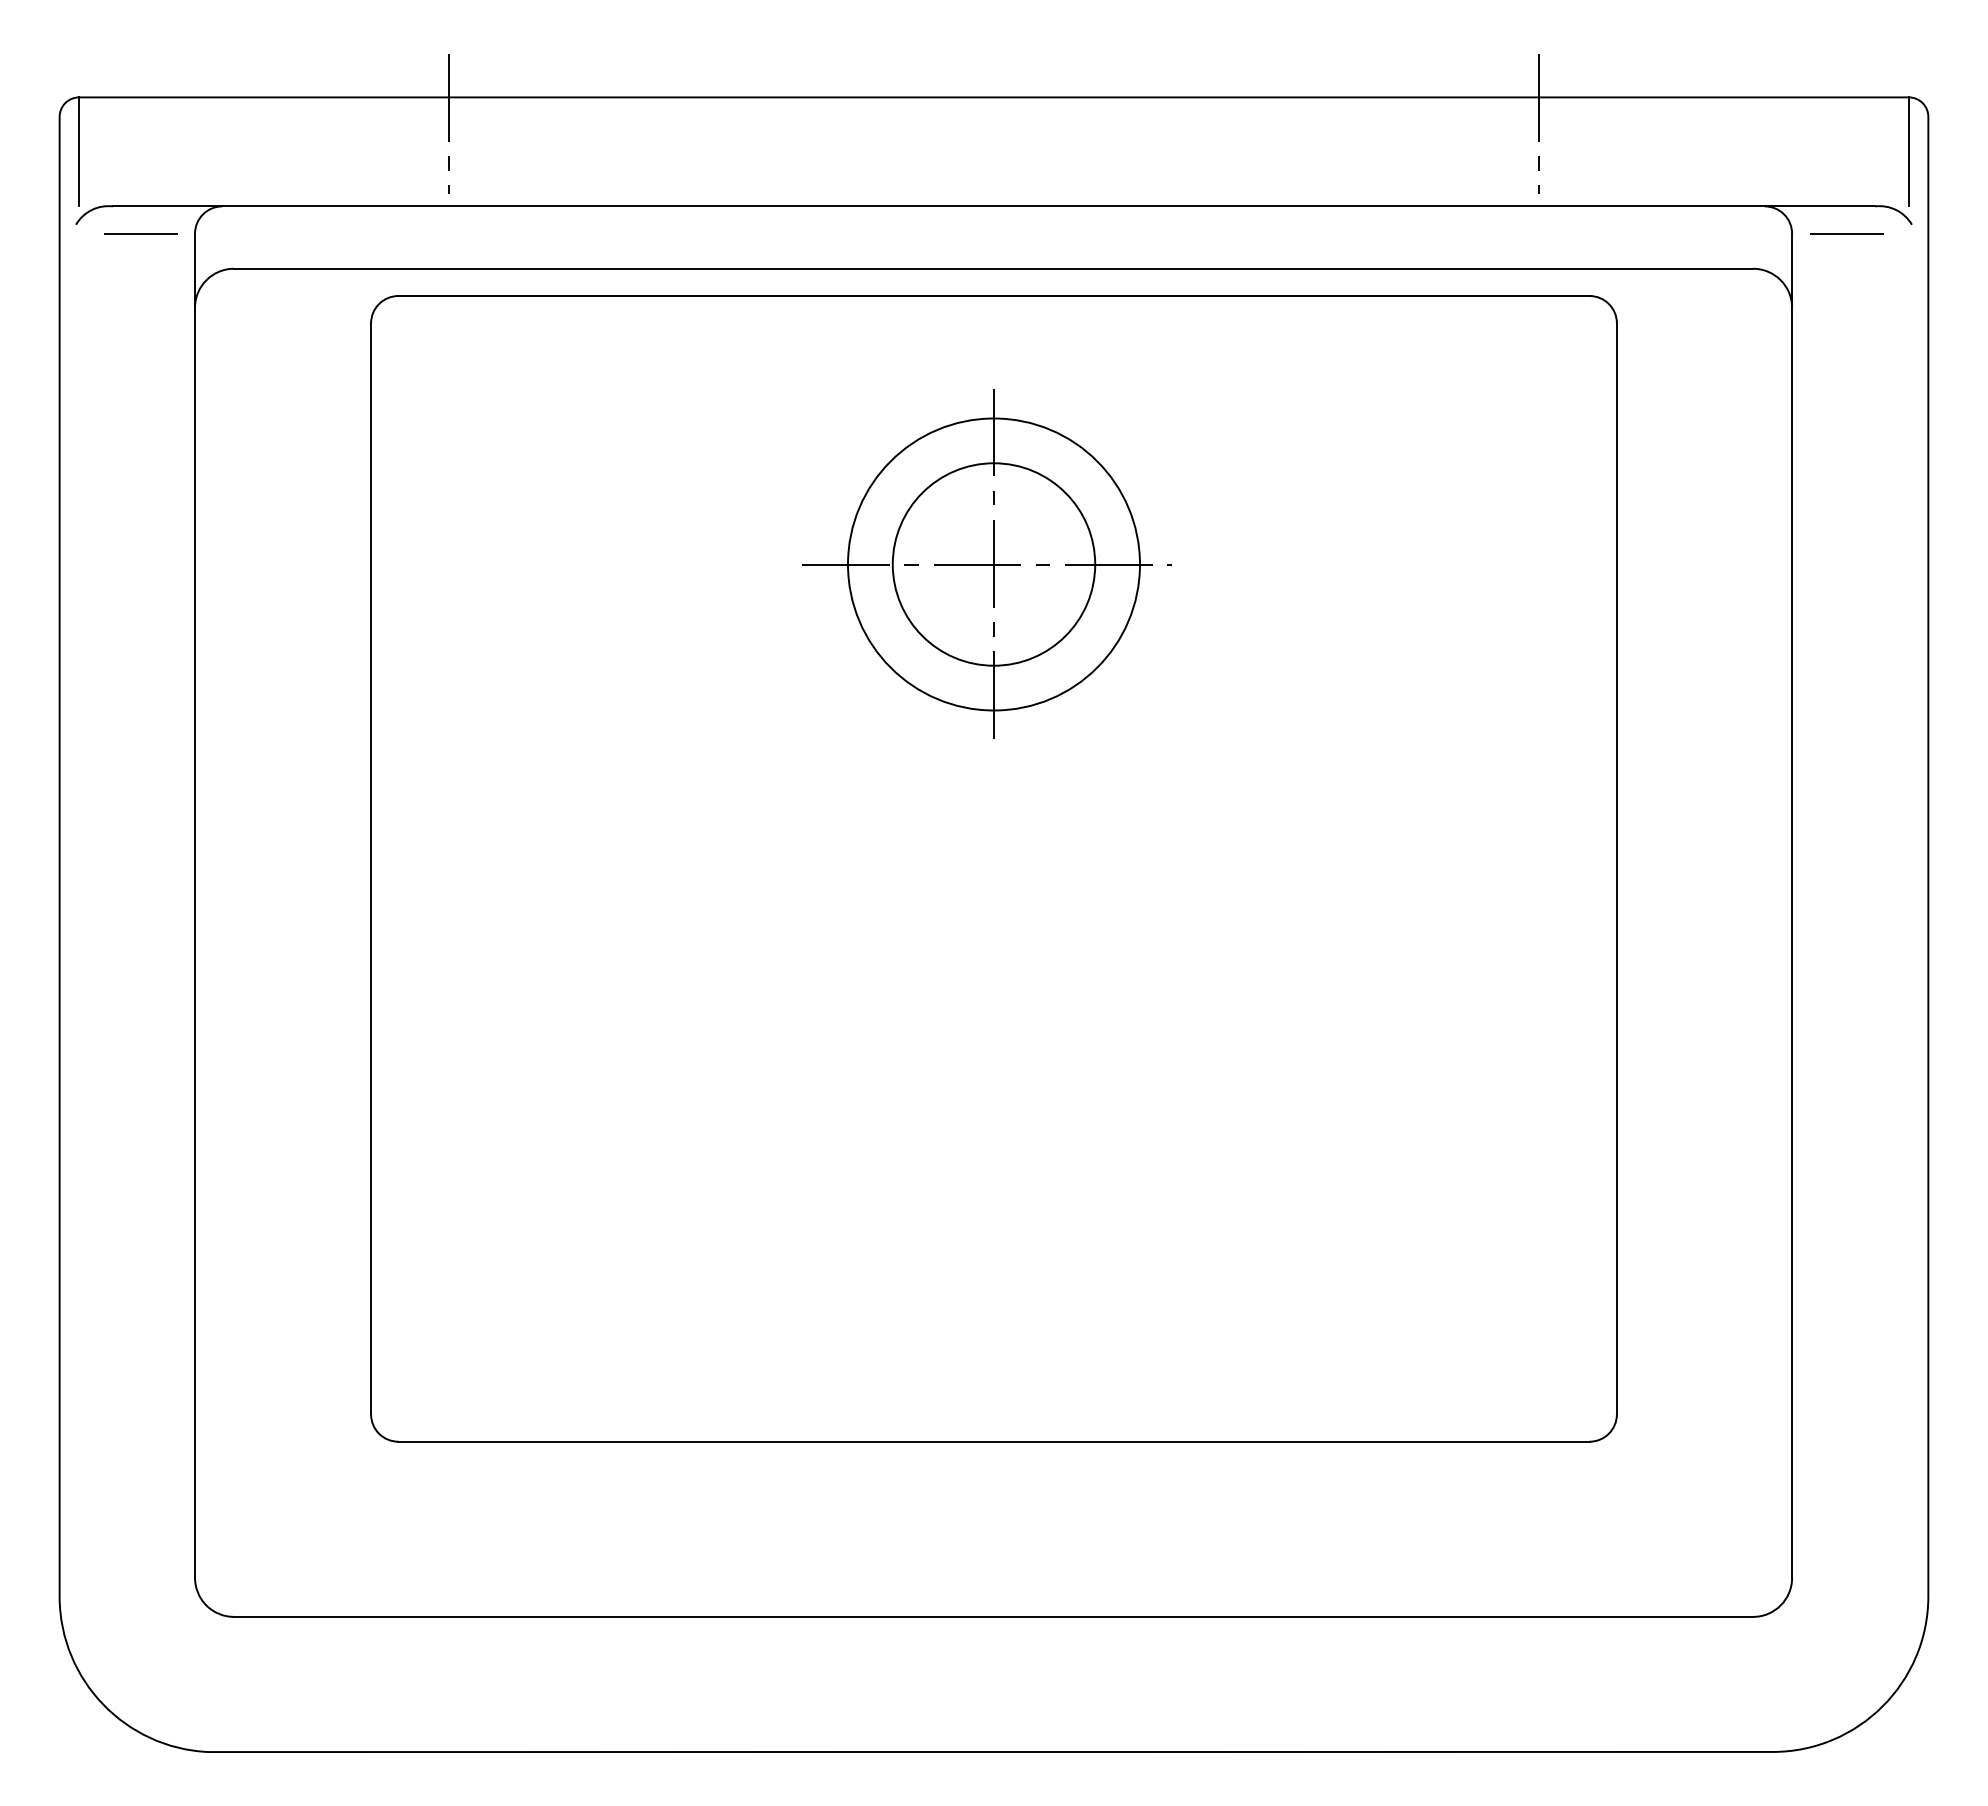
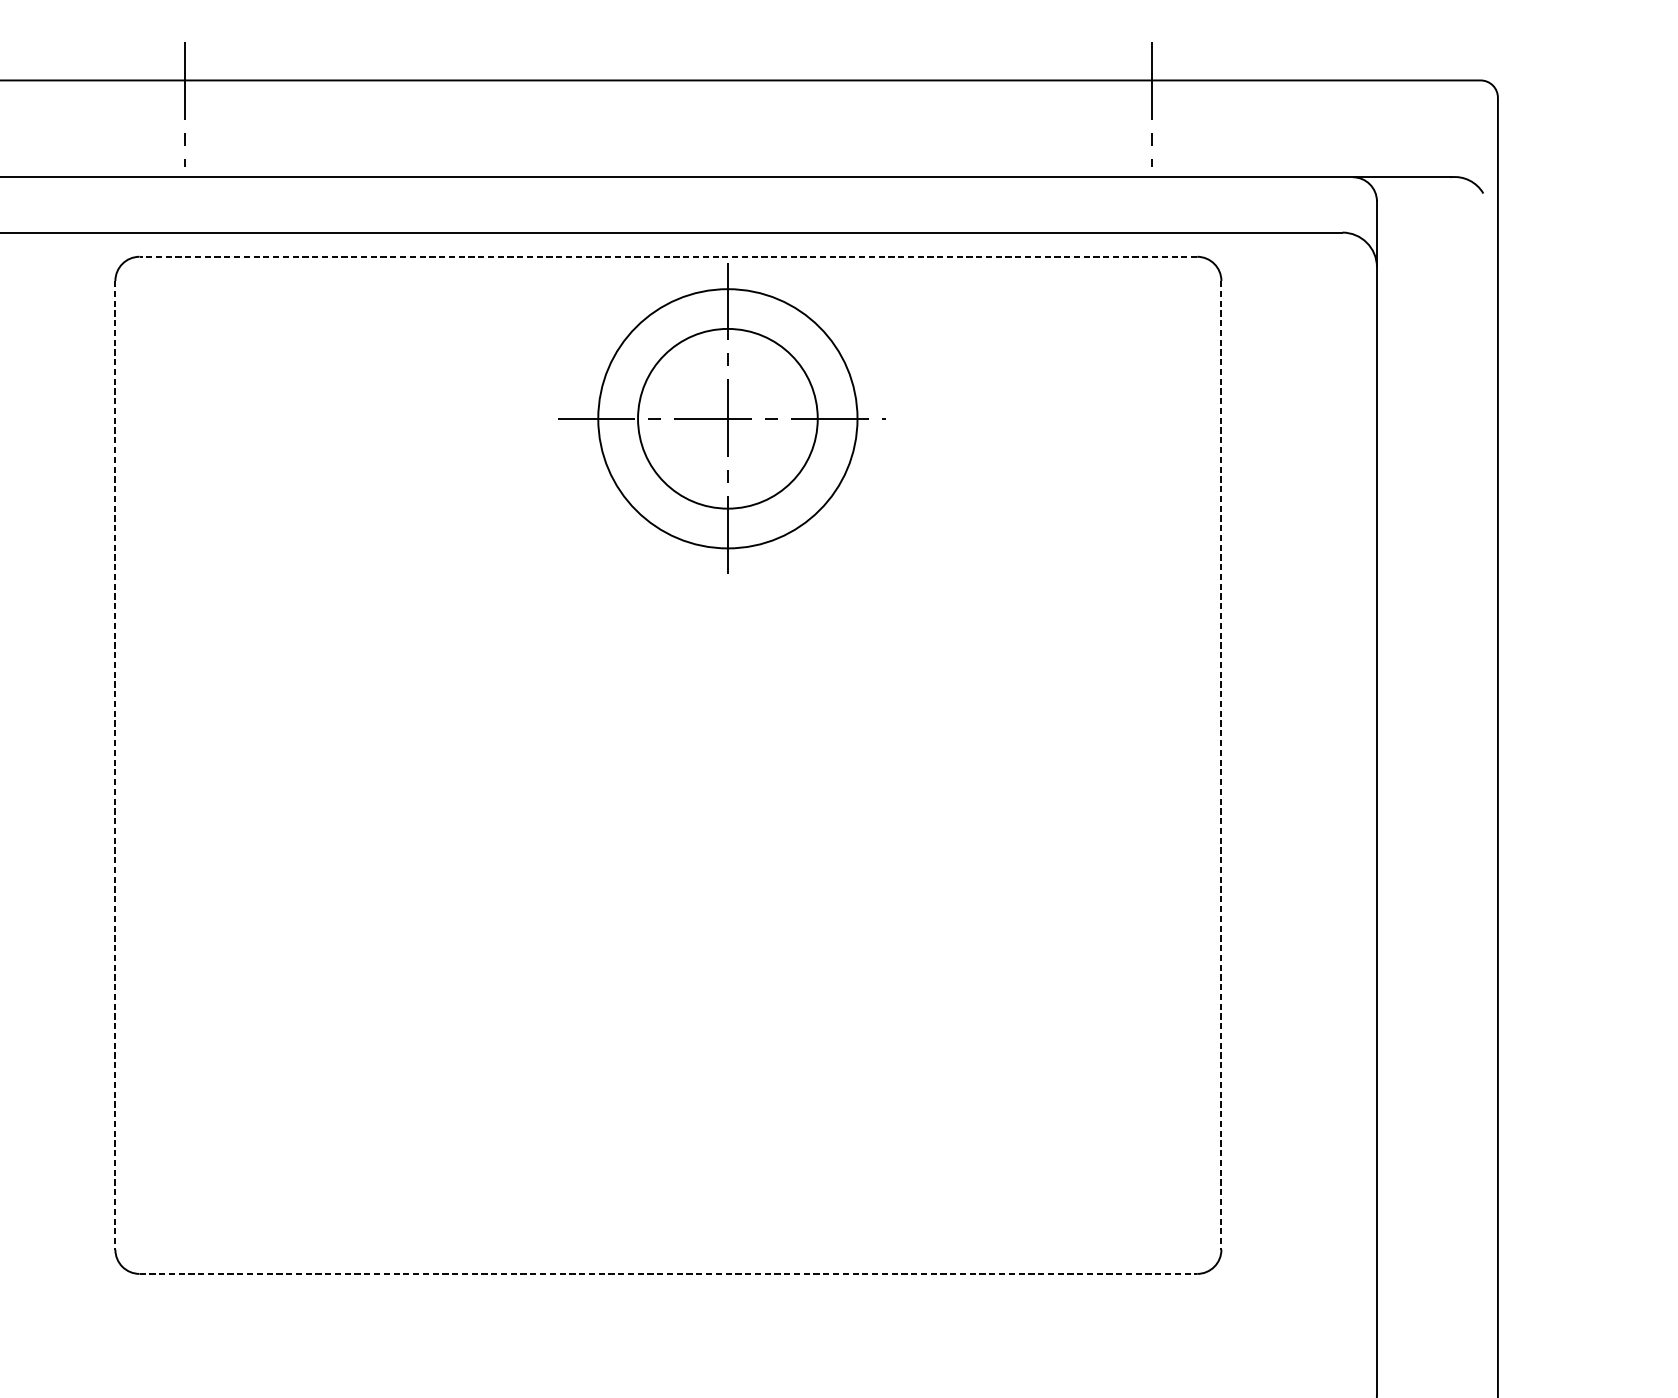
line: (1908, 151) -> (1480, 128), removed
line: (1846, 233) -> (1425, 201), removed
line: (993, 296) -> (667, 257), solid -> dashed
part: (986, 563) -> (721, 417), moved
line: (371, 868) -> (115, 765), solid -> dashed
line: (1616, 868) -> (1221, 765), solid -> dashed
line: (993, 1441) -> (667, 1273), solid -> dashed

